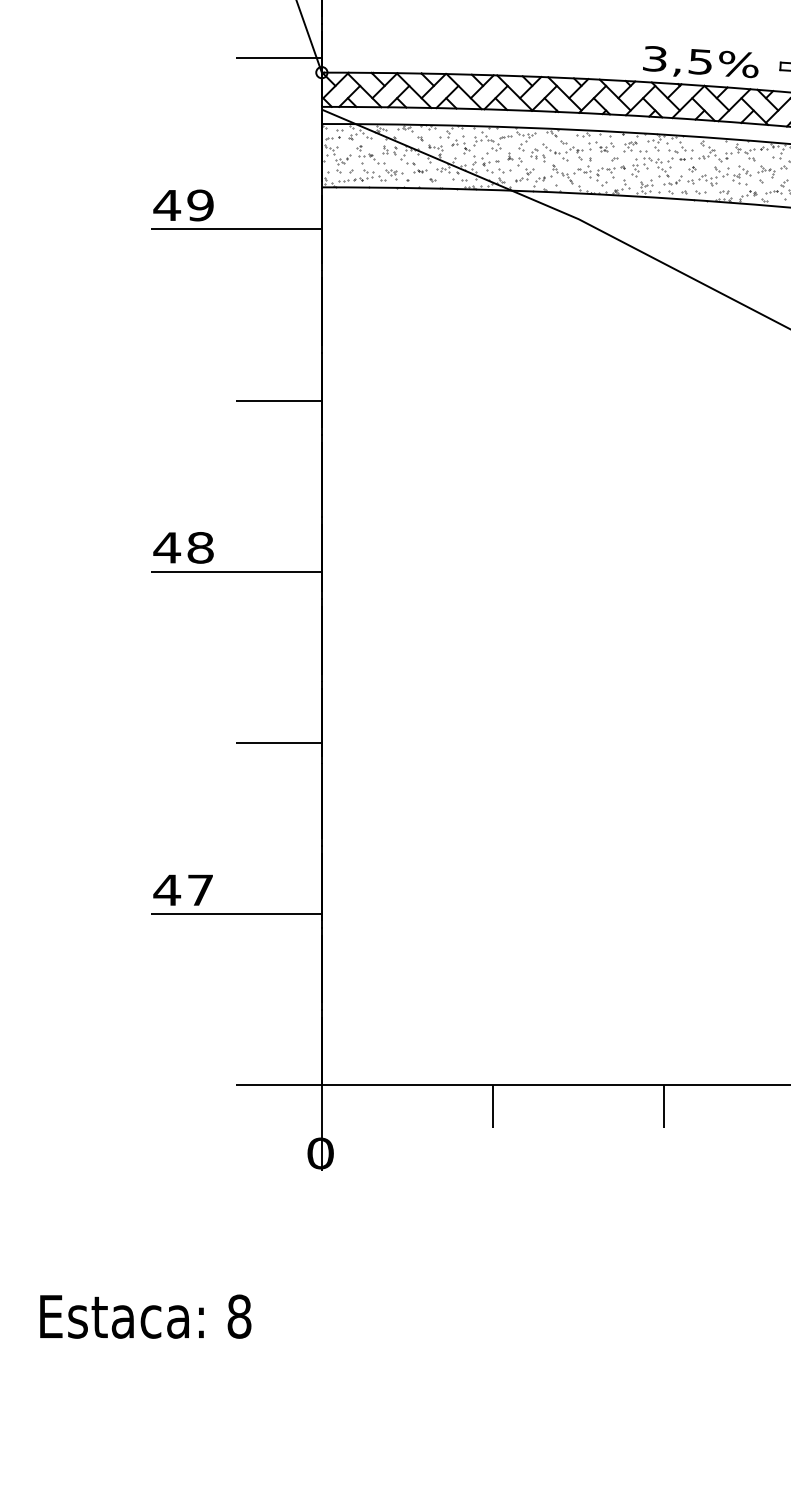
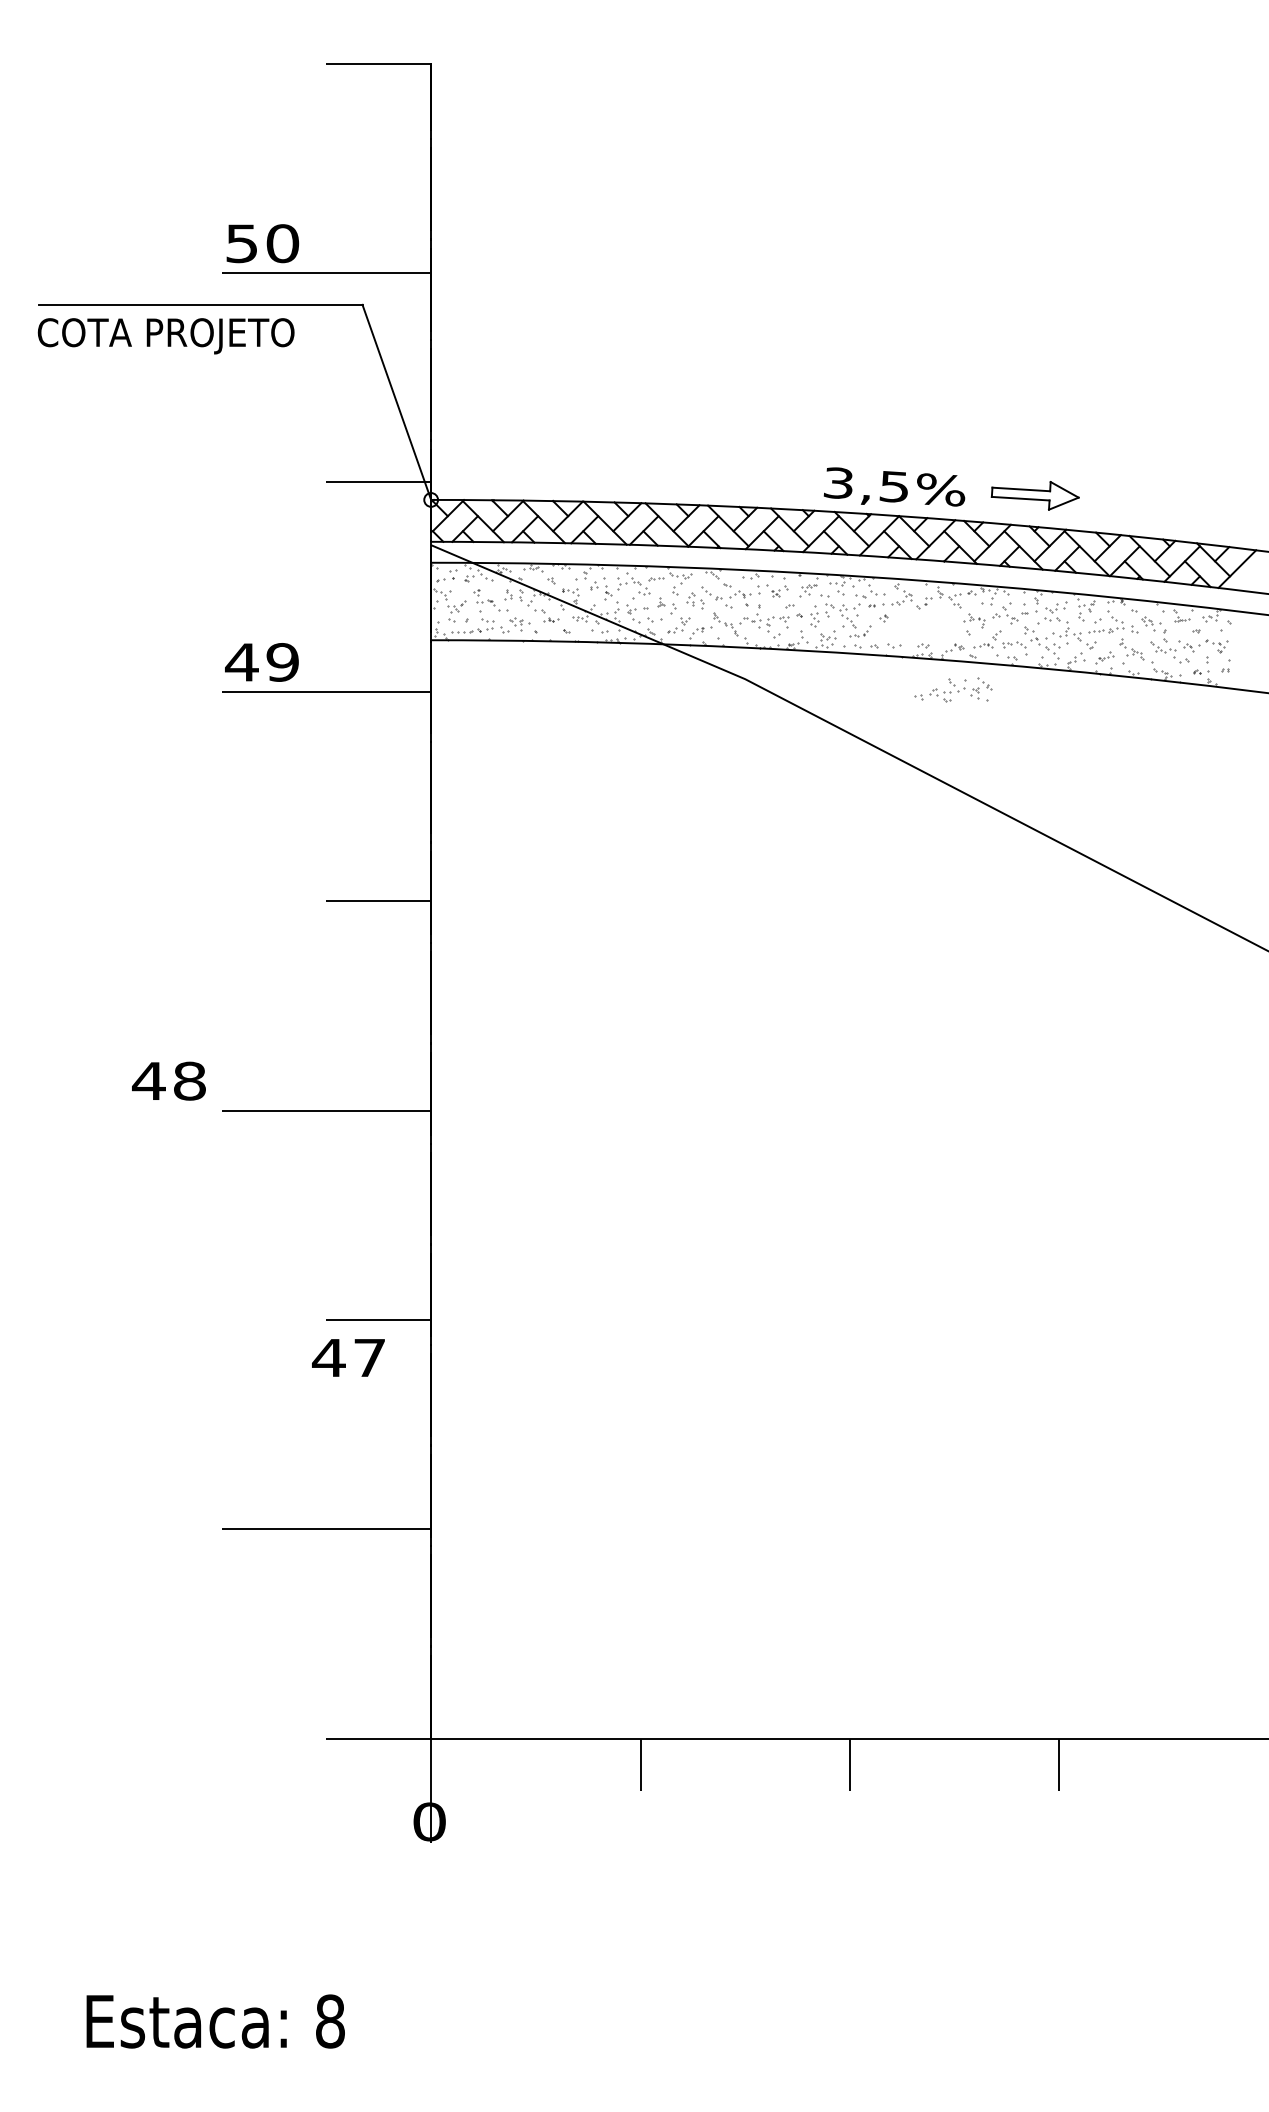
part: (718, 175) -> (953, 689), moved
text: (183, 547) -> (168, 1080), moved
text: (183, 889) -> (348, 1357), moved

